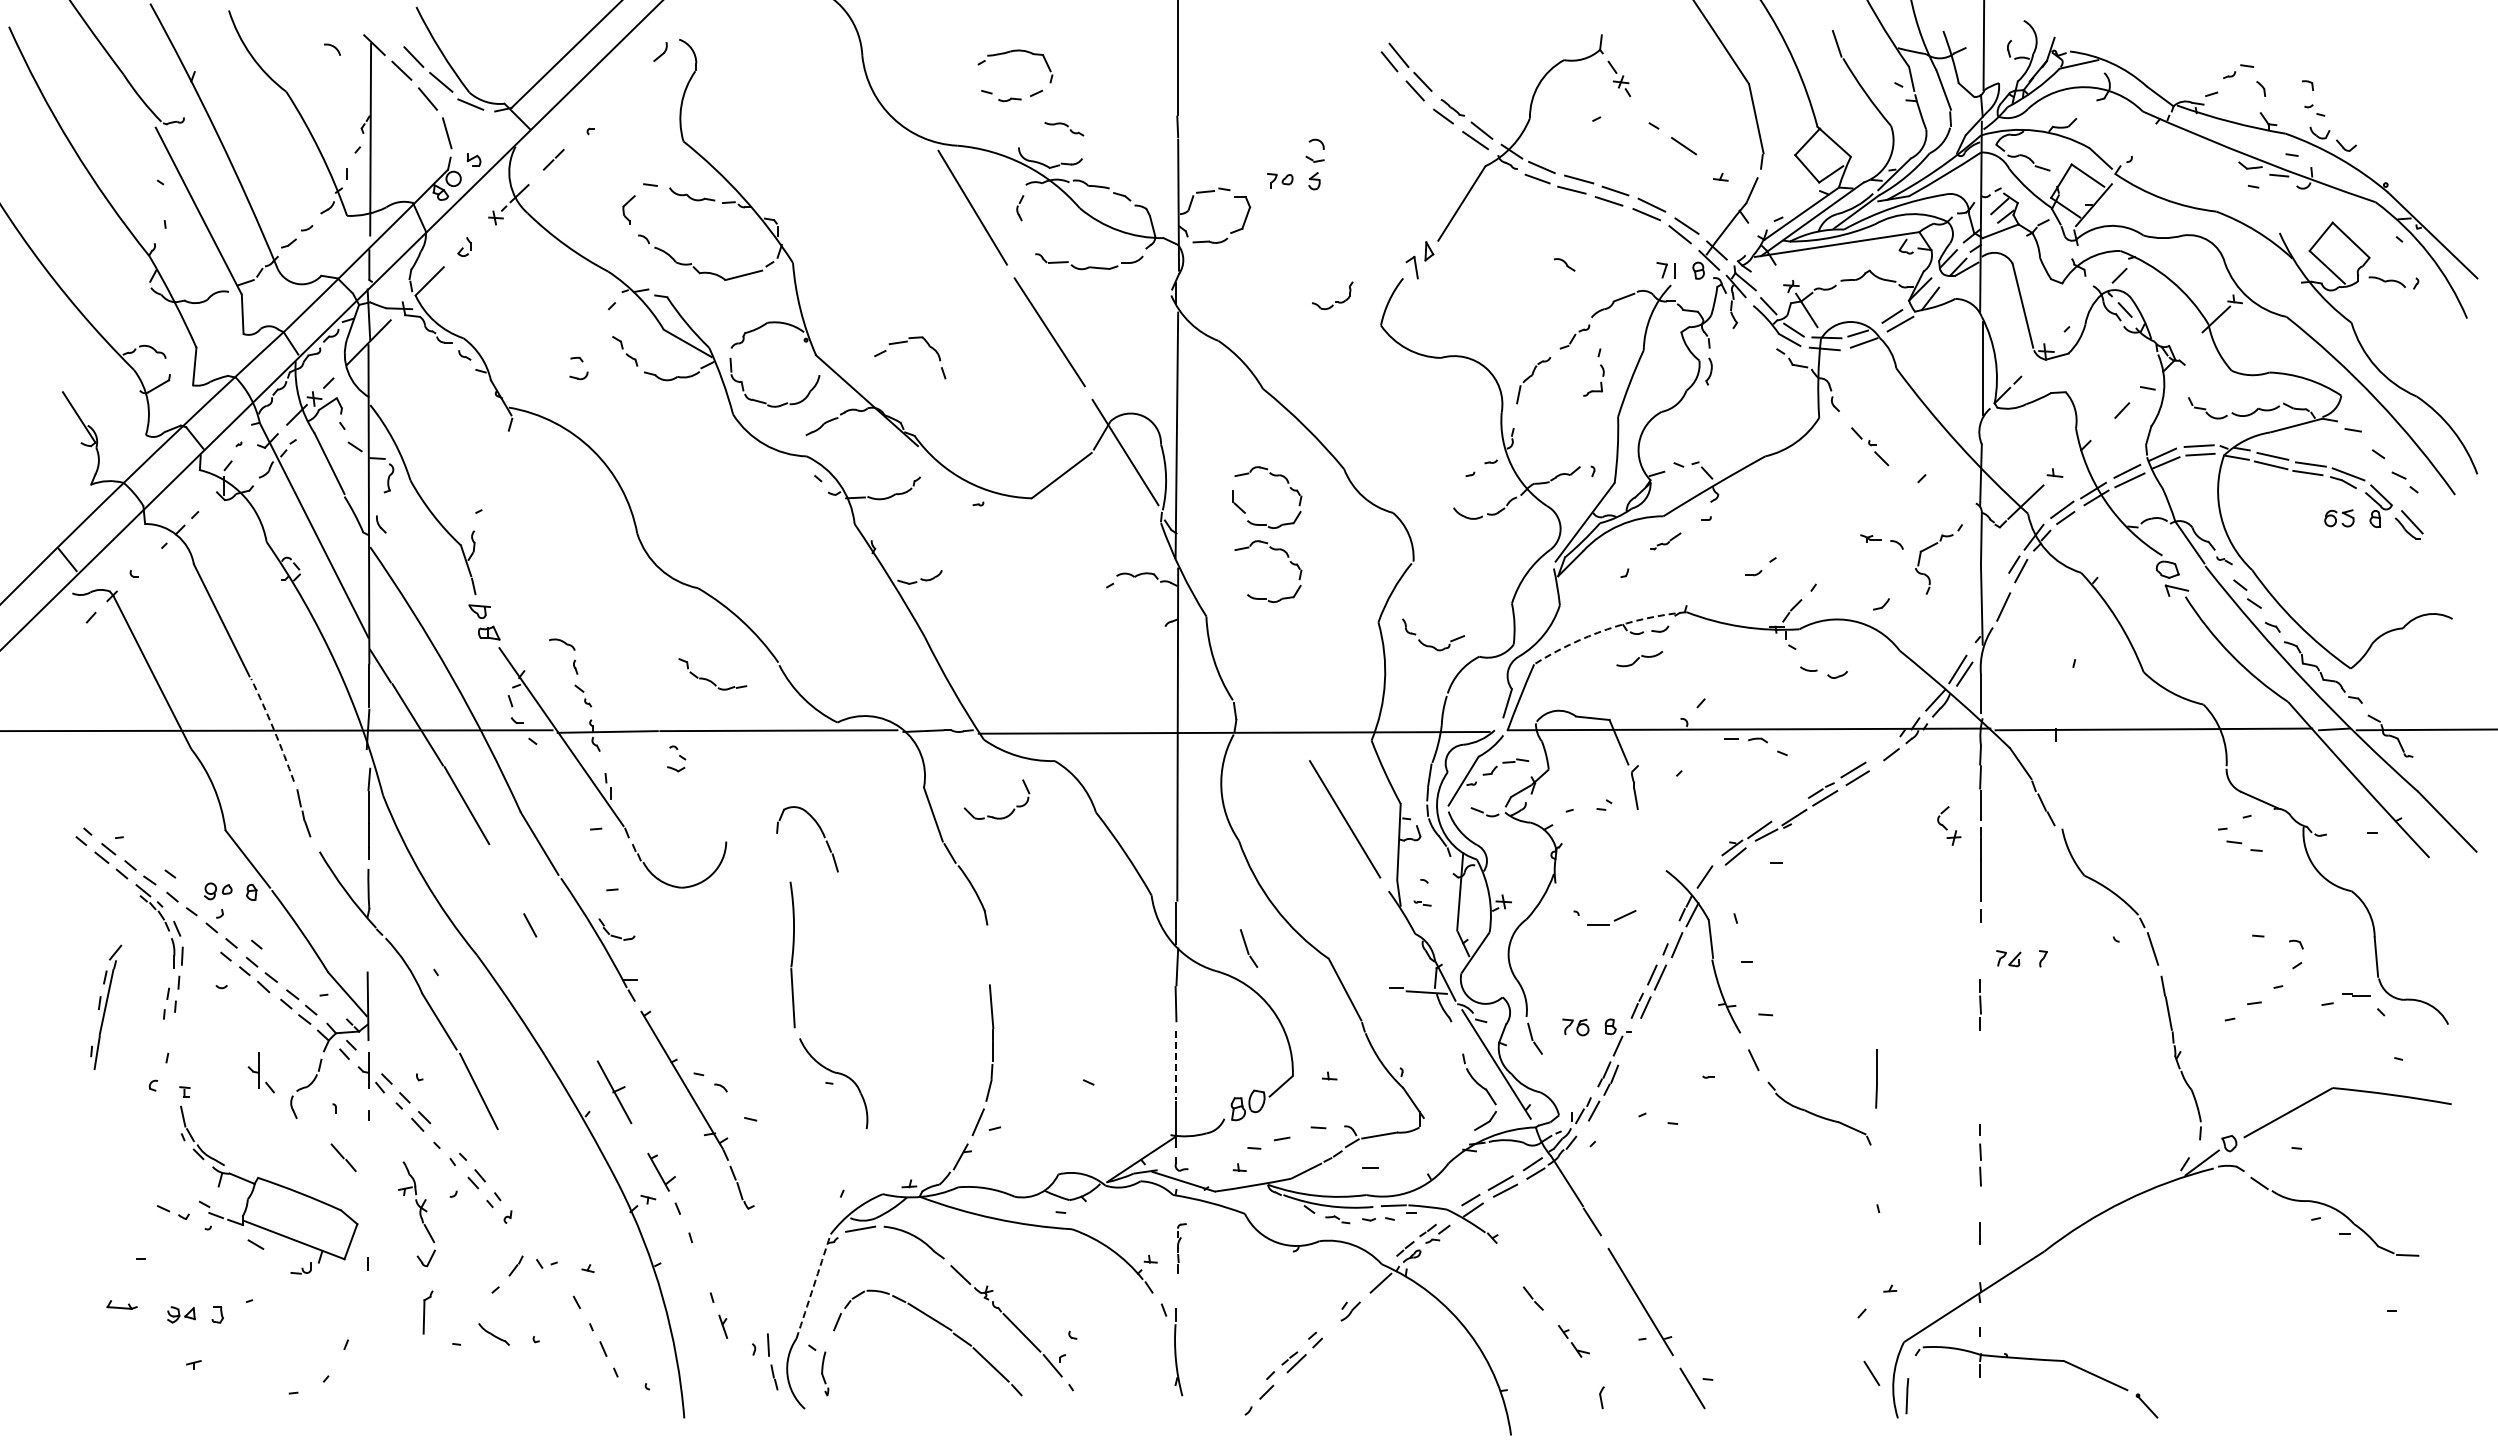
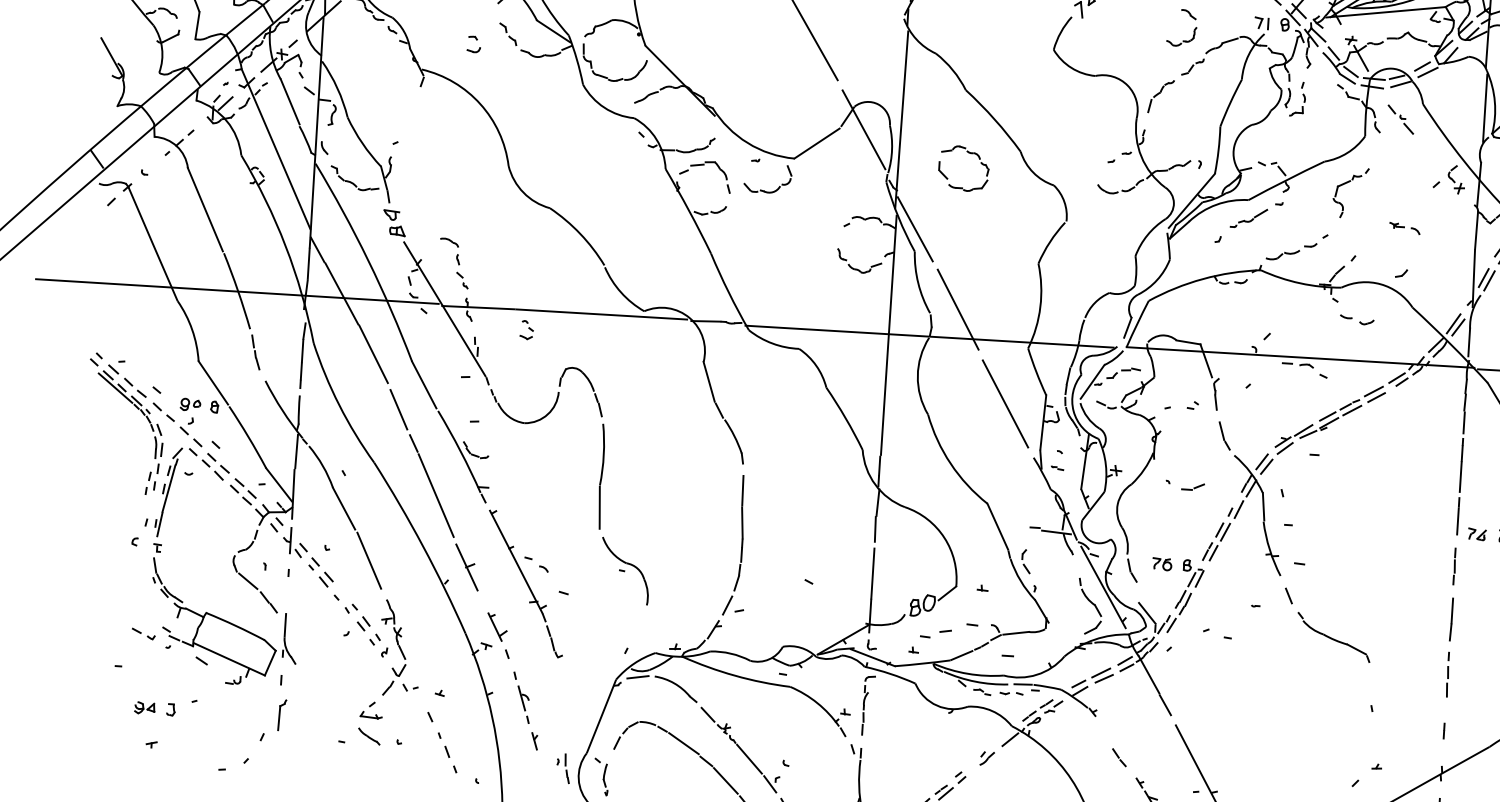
part: (1335, 301) -> (1183, 40), moved
part: (907, 342) -> (704, 165), moved
part: (1602, 371) -> (1304, 98), moved
part: (1870, 446) -> (1401, 119), moved
line: (240, 471) -> (225, 103), added
part: (1665, 541) -> (1248, 218), size x1.67
part: (1931, 547) -> (1345, 183), moved
part: (1274, 550) -> (966, 207), removed
line: (1205, 585) -> (915, 229), added
line: (1995, 603) -> (1483, 277), added
arc: (1607, 629) -> (1203, 279), dashed -> solid
part: (1431, 645) -> (857, 268), moved
part: (1639, 659) -> (1282, 255), moved
part: (712, 674) -> (354, 178), moved
line: (1271, 692) -> (958, 309), added
arc: (273, 729) -> (237, 290), dashed -> solid
line: (1884, 749) -> (1397, 378), added
line: (1791, 808) -> (1327, 416), added
part: (993, 816) -> (764, 190), moved
part: (1949, 825) -> (1456, 179), moved
part: (821, 832) -> (591, 387), moved
line: (112, 874) -> (115, 387), added
line: (506, 879) -> (398, 409), added
line: (1711, 883) -> (1266, 466), added
part: (1611, 917) -> (1192, 486), size x0.62
line: (1980, 942) -> (1457, 521), added
line: (368, 946) -> (296, 451), added
part: (1249, 948) -> (1225, 435), moved
line: (989, 961) -> (742, 490), added
line: (565, 995) -> (435, 495), added
part: (106, 1006) -> (168, 491), moved
part: (1387, 1035) -> (1026, 561), added
line: (1628, 1044) -> (1199, 579), added
line: (1176, 1065) -> (872, 573), dashed -> solid
part: (260, 1072) -> (212, 537), removed
line: (1876, 1078) -> (1451, 619), moved
line: (1559, 1096) -> (1147, 613), added
line: (313, 1130) -> (248, 581), added
part: (369, 1206) -> (285, 638), added
part: (416, 1214) -> (393, 638), moved
part: (1181, 1248) -> (868, 705), size x1.67
part: (703, 1268) -> (523, 698), added
arc: (813, 1286) -> (601, 716), dashed -> solid
part: (121, 1304) -> (370, 714), moved
part: (427, 1312) -> (281, 715), moved
part: (765, 1361) -> (563, 768), size x0.71

